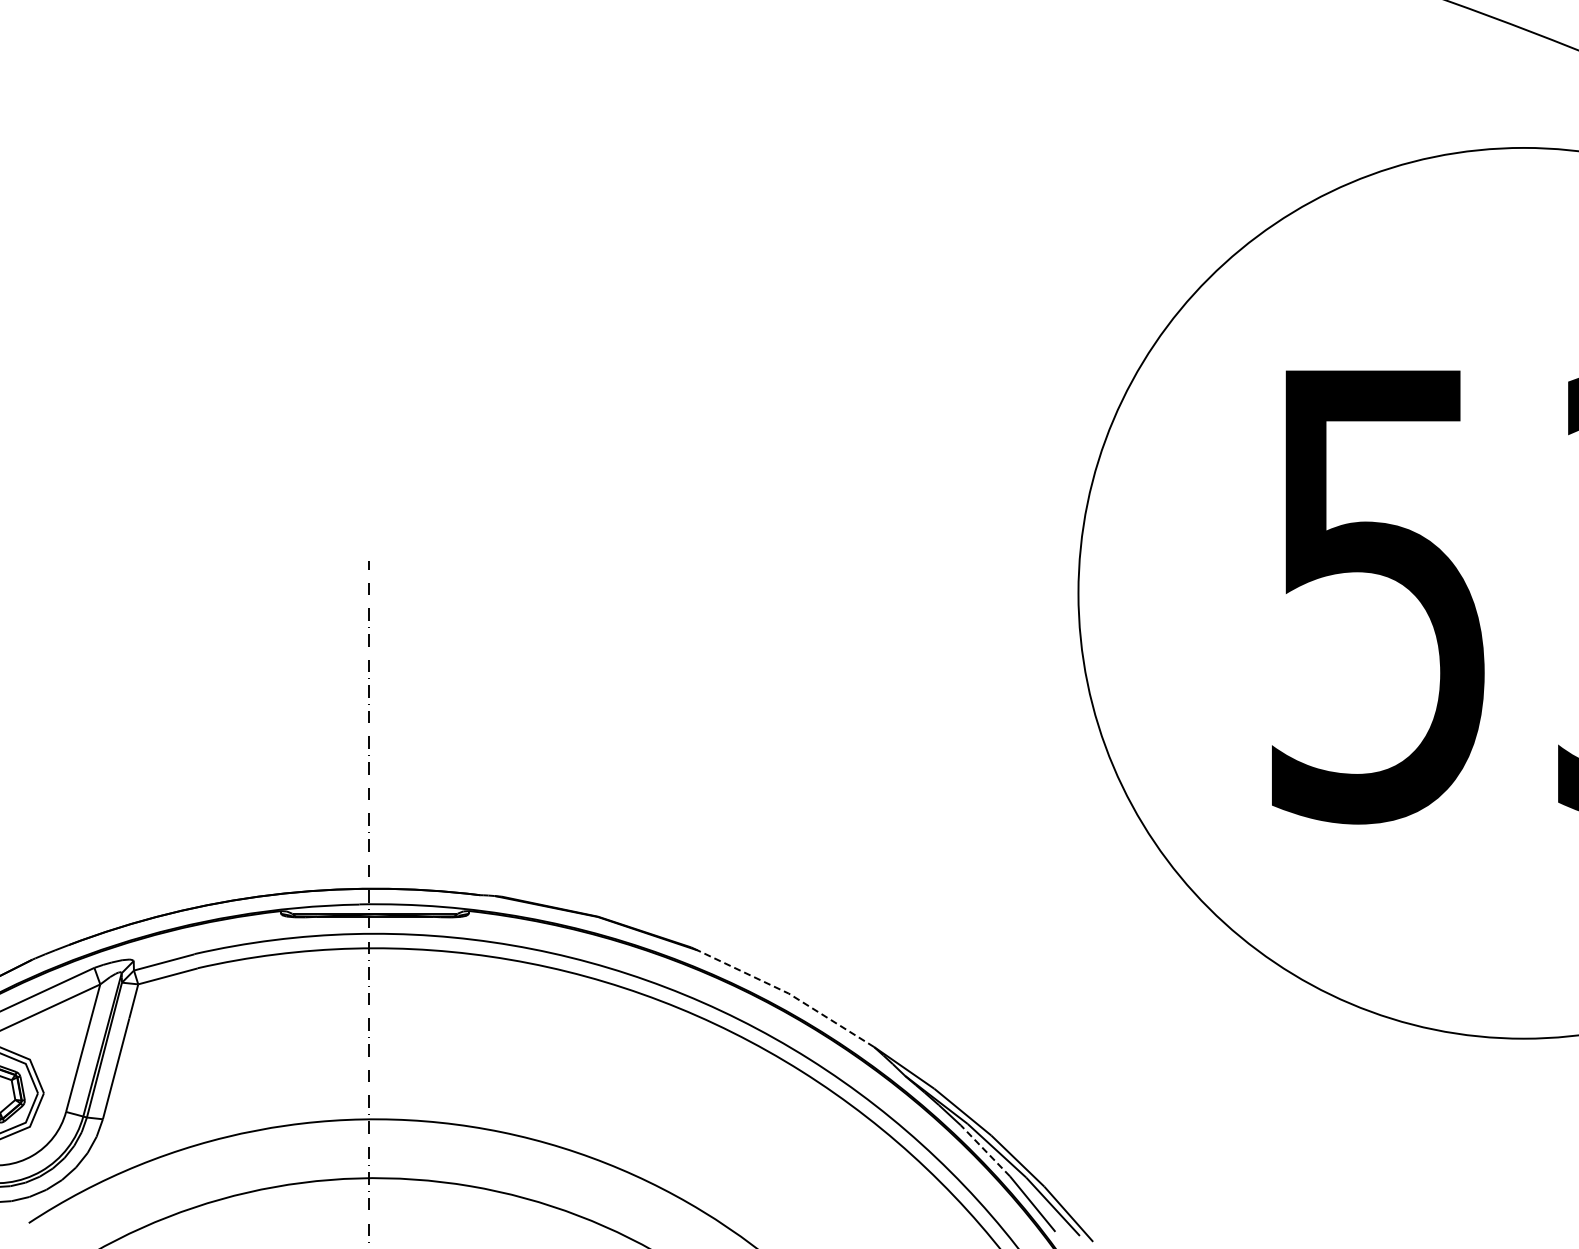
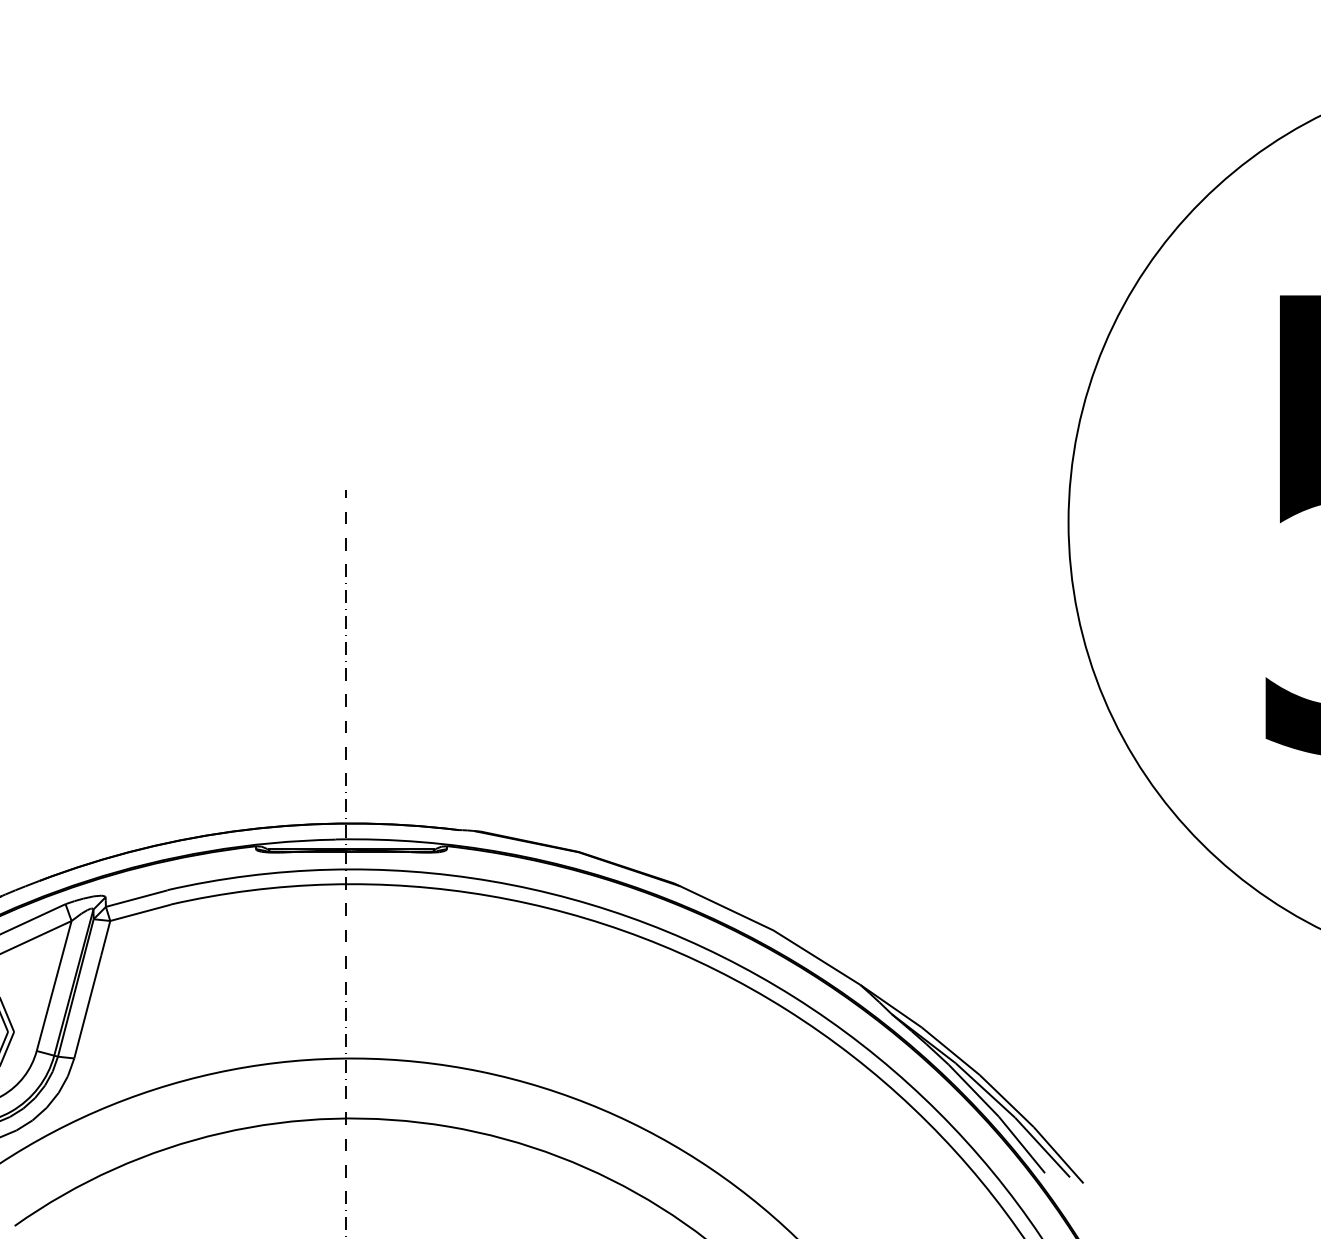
line: (788, 993) -> (773, 930), dashed -> solid
line: (985, 1150) -> (973, 1090), dashed -> solid

